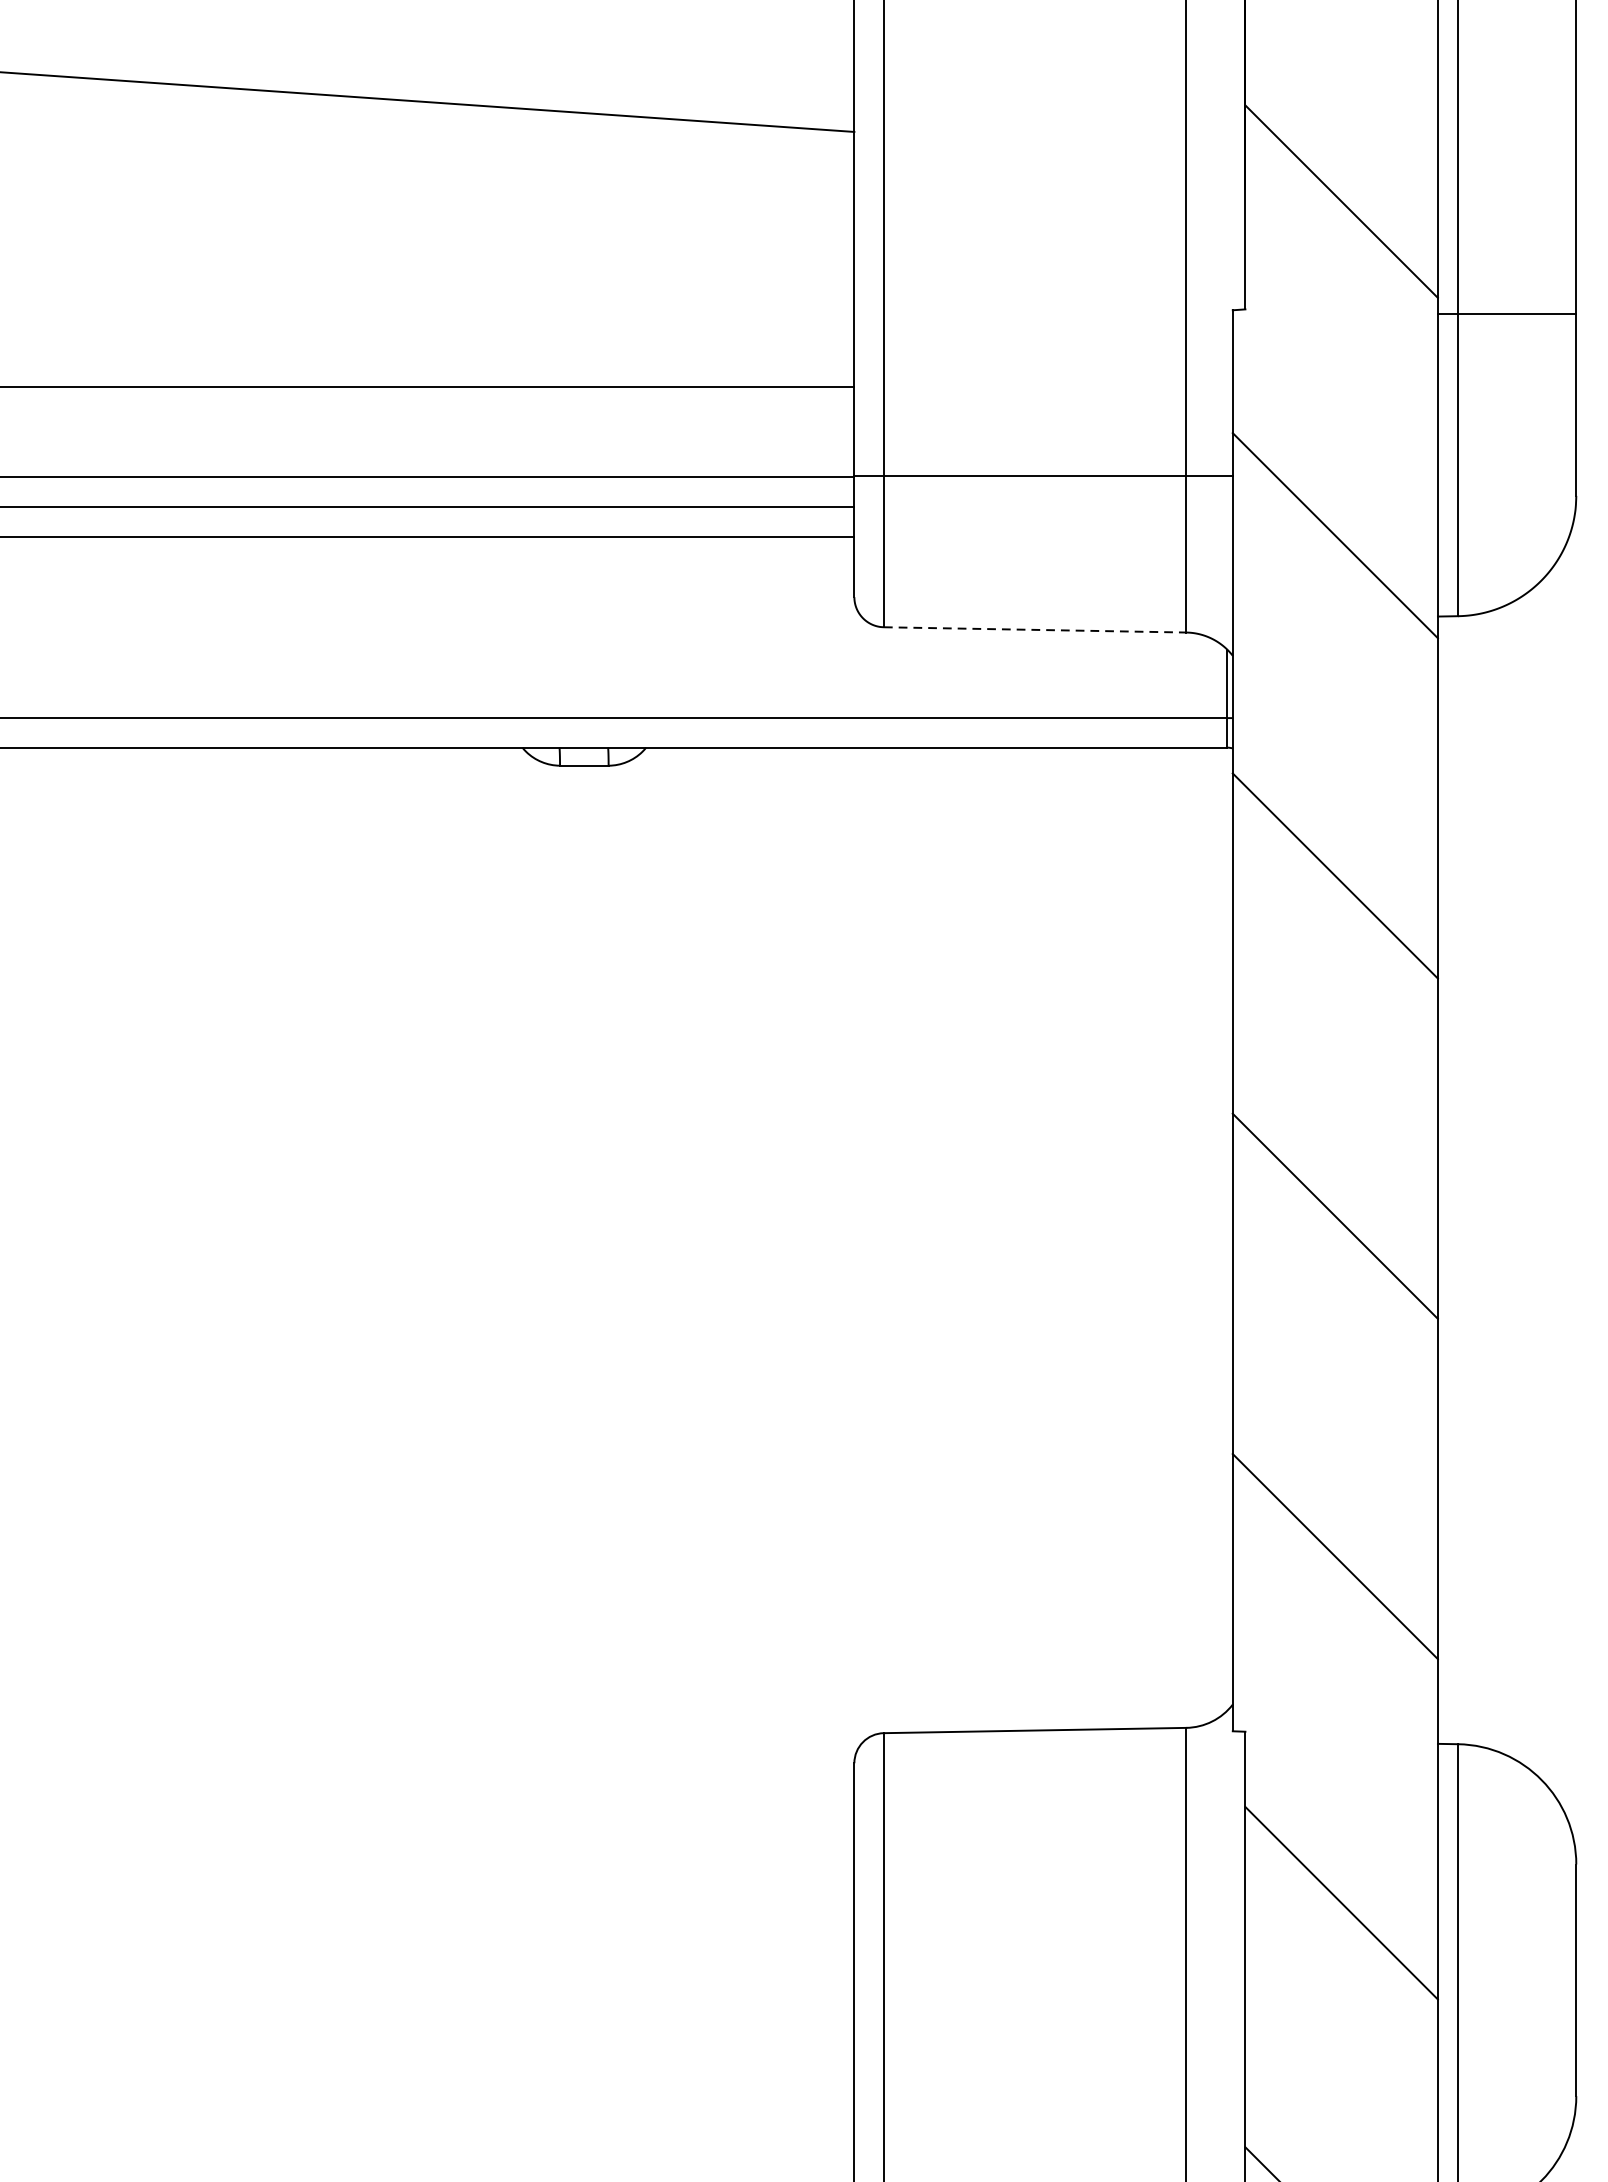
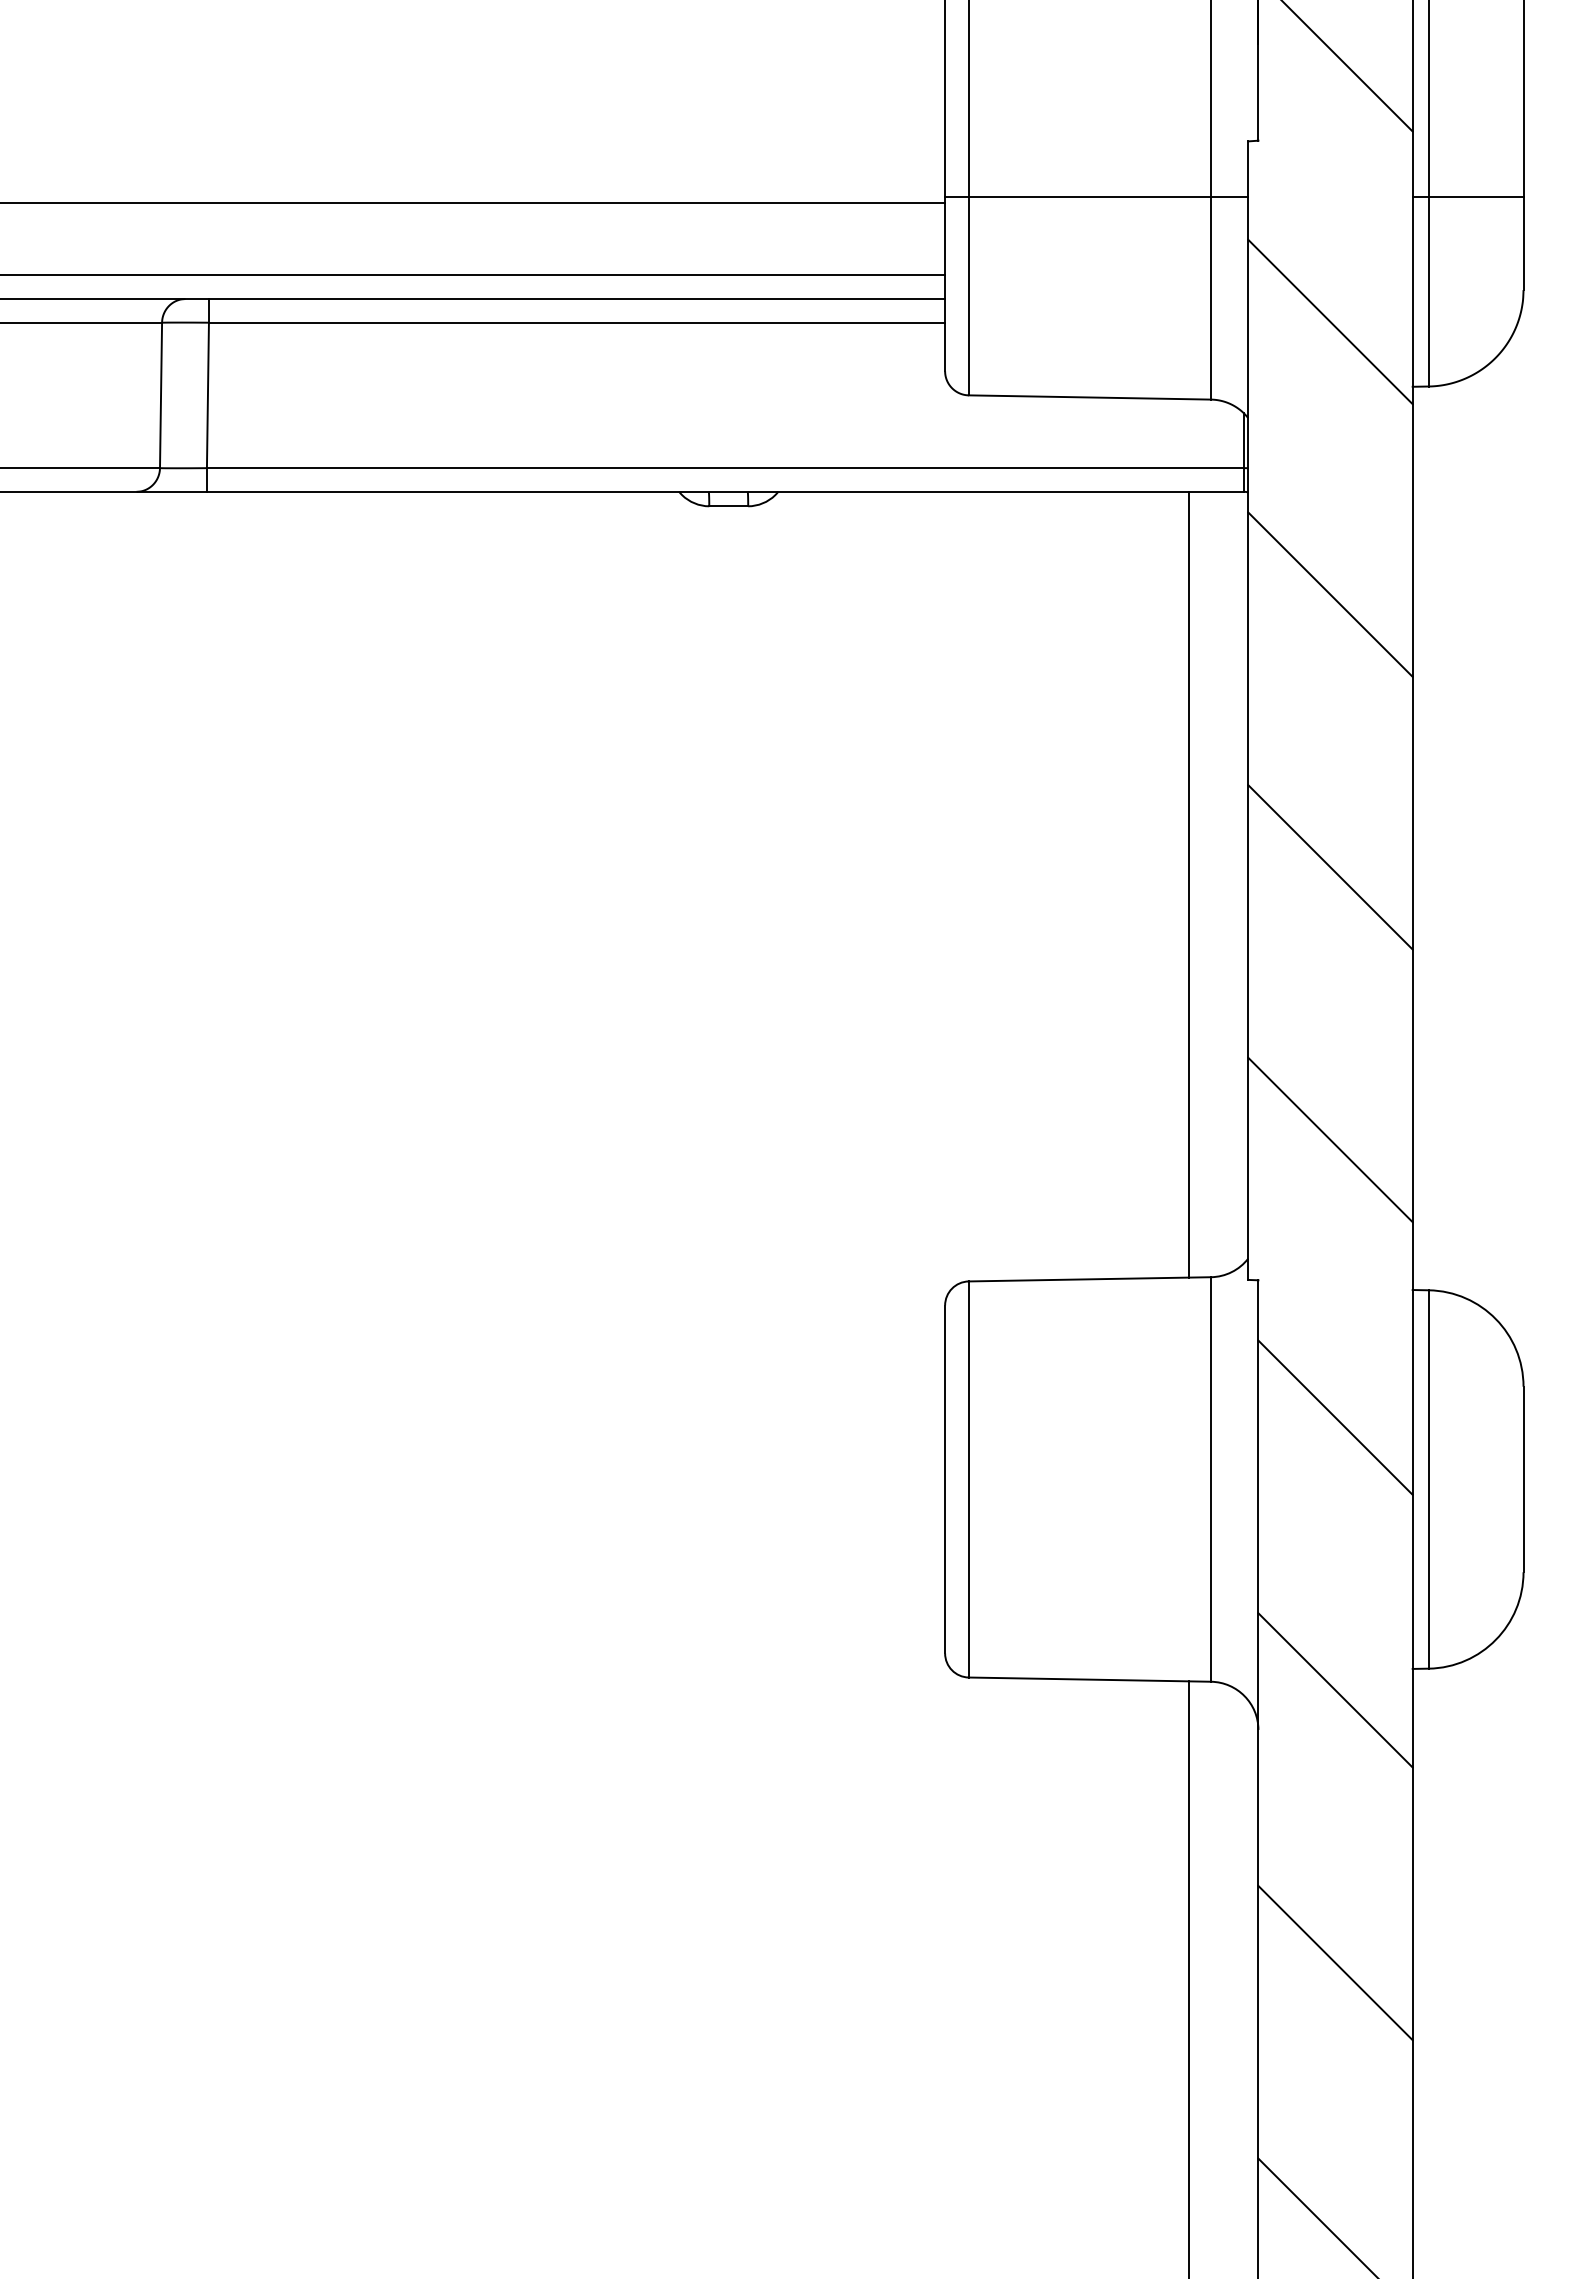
line: (1506, 314) -> (1467, 197), moved
line: (1043, 476) -> (1096, 197), moved
line: (1035, 629) -> (1090, 397), dashed -> solid
line: (1158, 1237) -> (1188, 884), added

